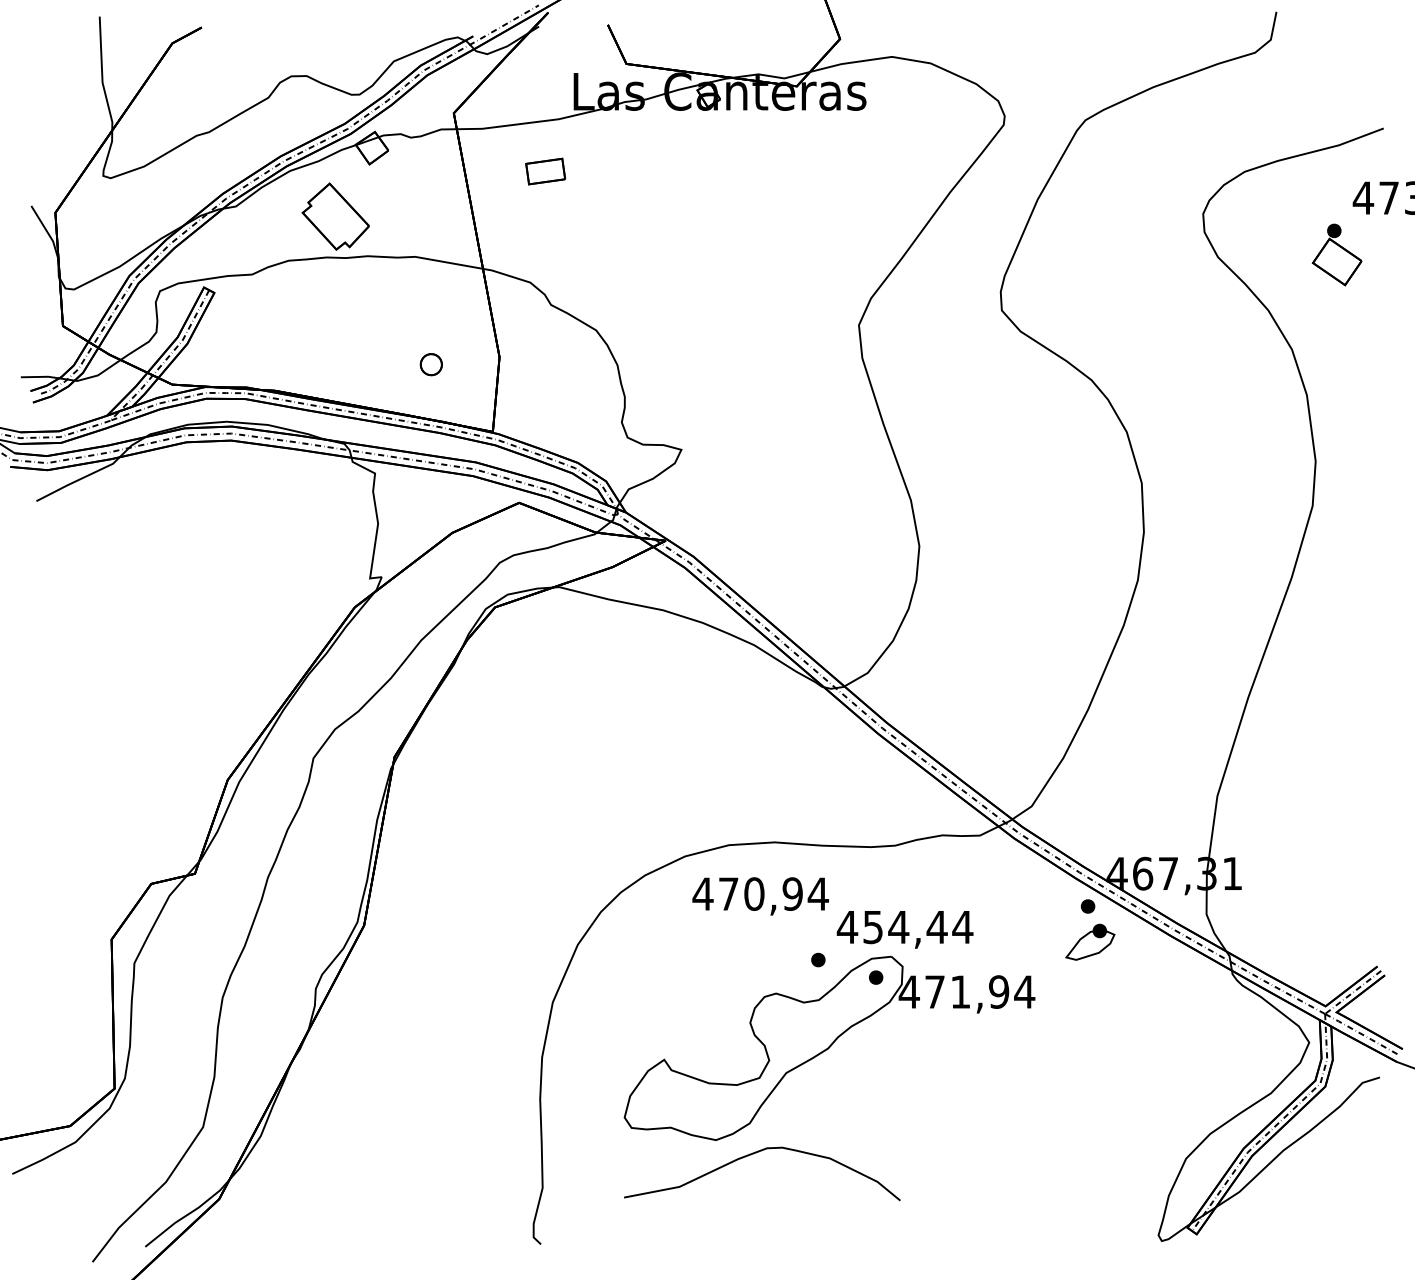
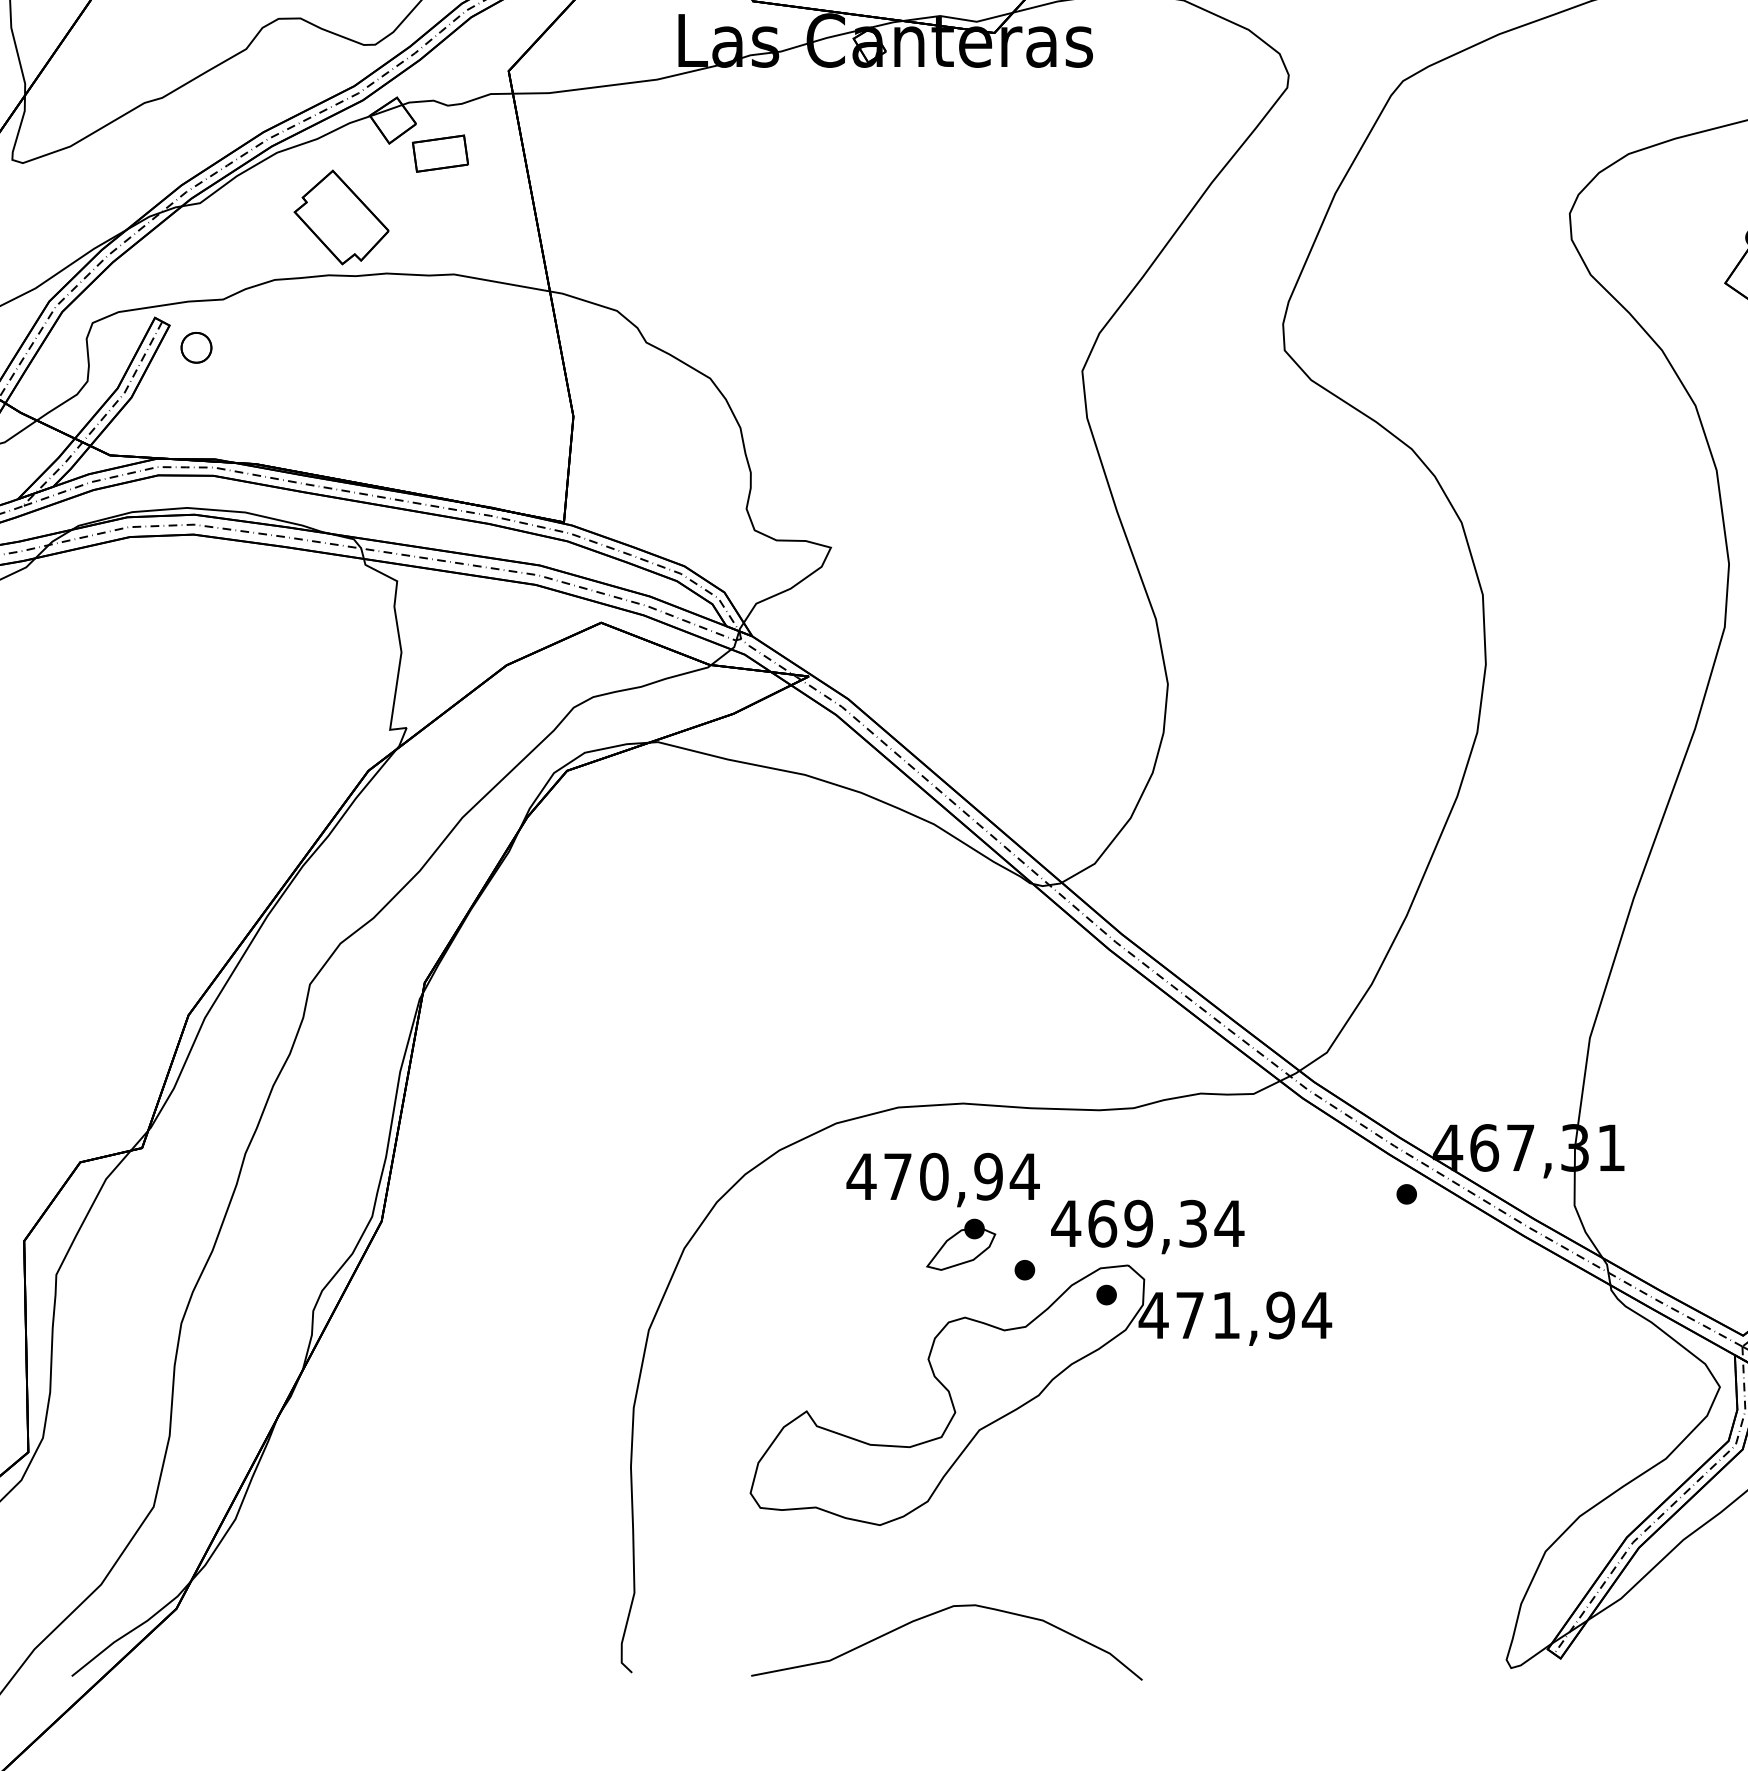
part: (545, 171) -> (440, 153), moved
part: (430, 364) -> (195, 347), moved
text: (905, 927) -> (1148, 1224), 454,44 -> 469,34
part: (1090, 941) -> (961, 1243), moved
curve: (756, 1153) -> (938, 1613), moved

